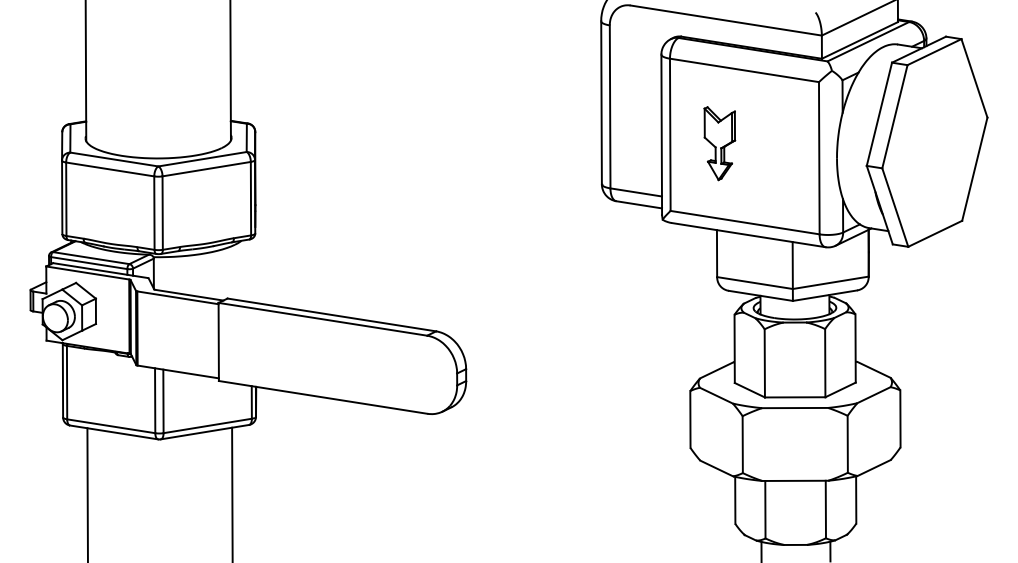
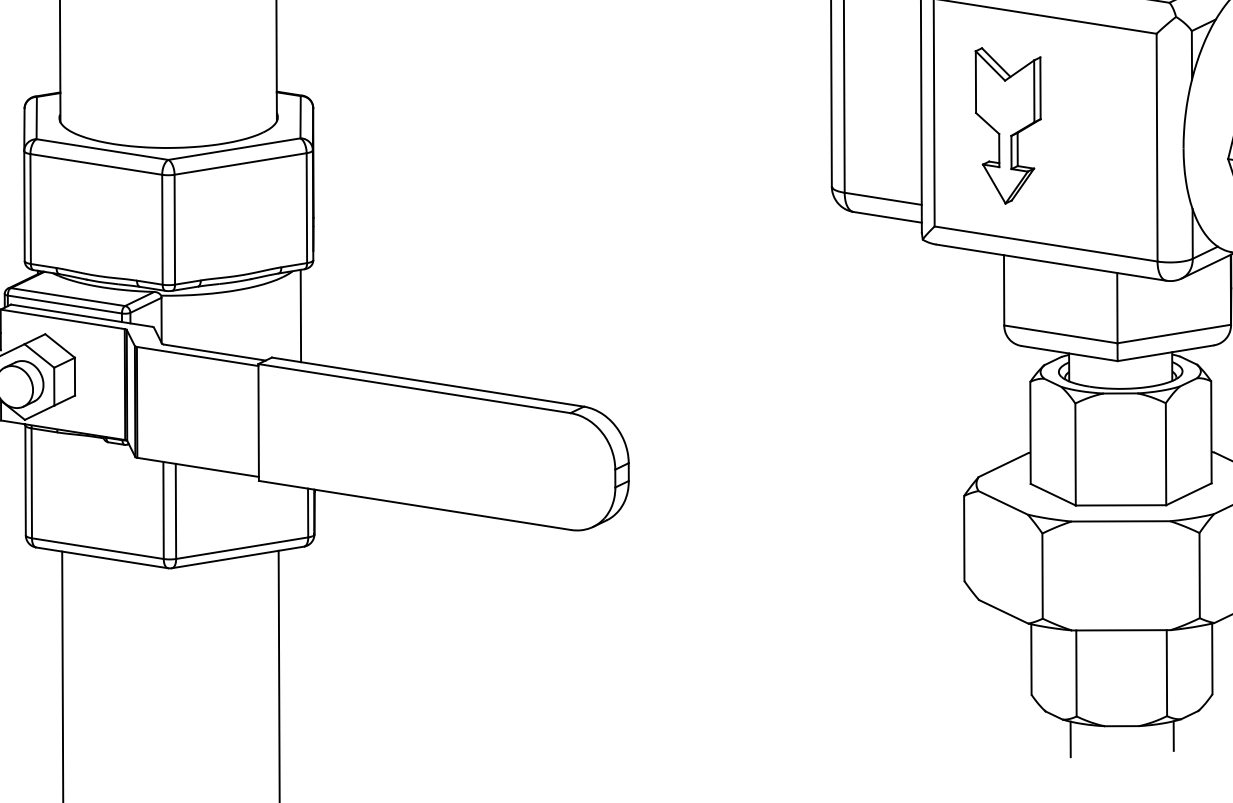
part: (719, 143) -> (1007, 125), size x1.43
line: (246, 270) -> (300, 315), added

